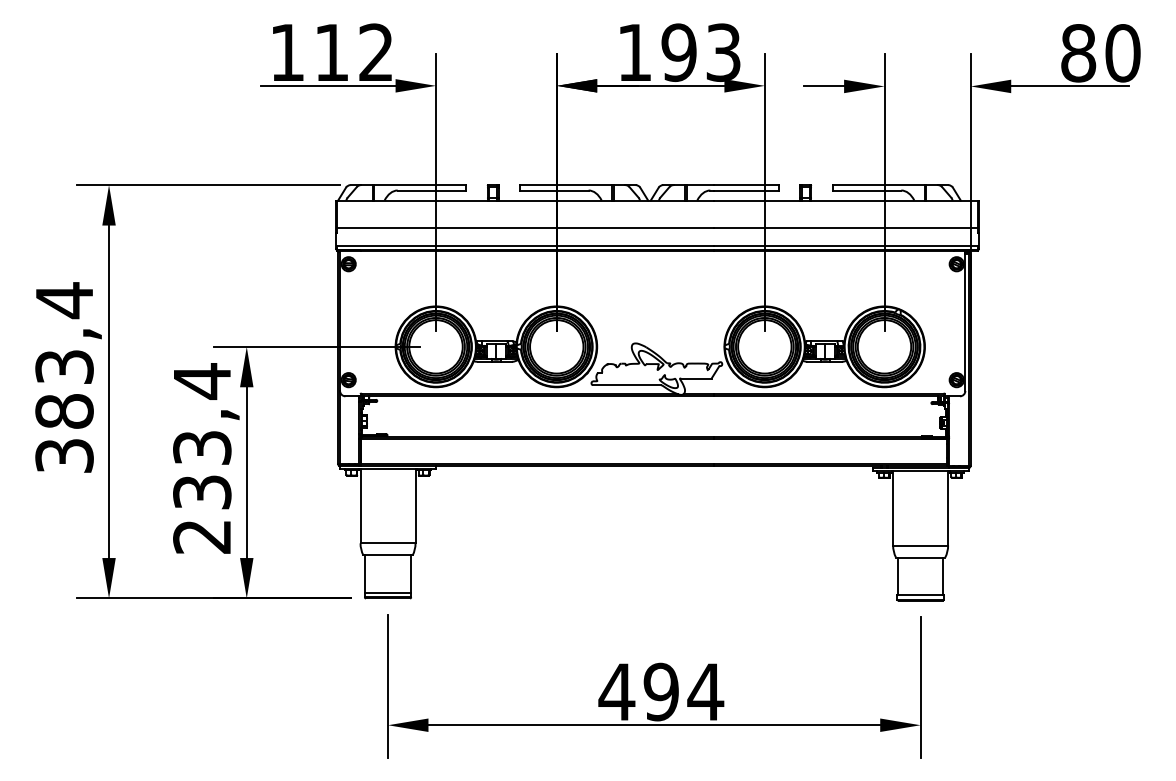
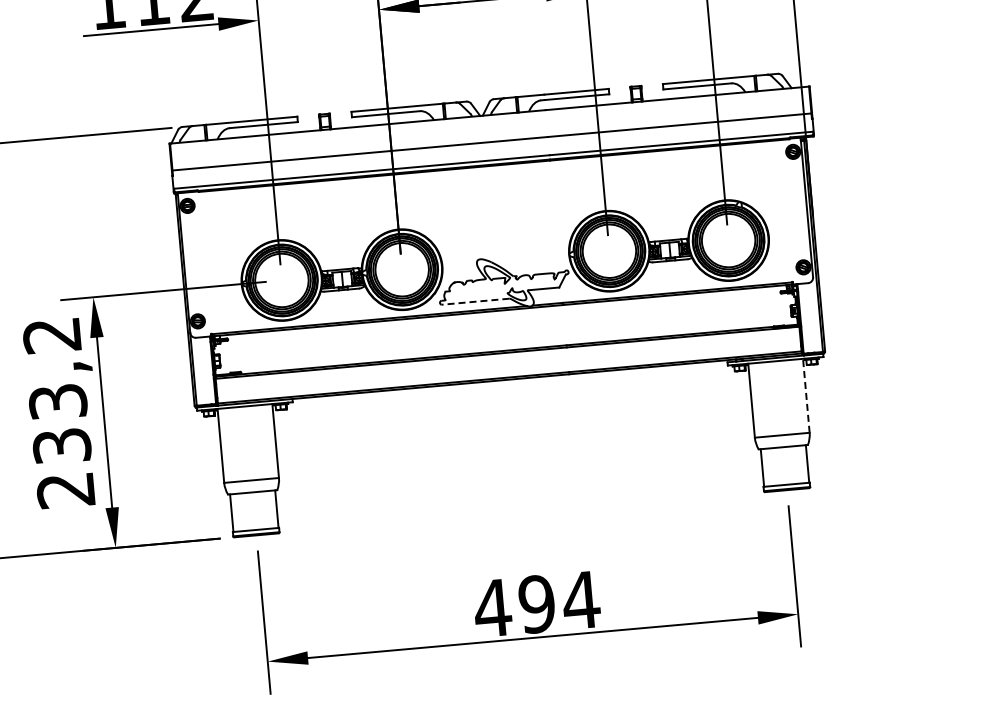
text: (201, 381) -> (51, 335), 233,4 -> 233,2
line: (626, 385) -> (475, 302), solid -> dashed
line: (948, 507) -> (806, 394), solid -> dashed

